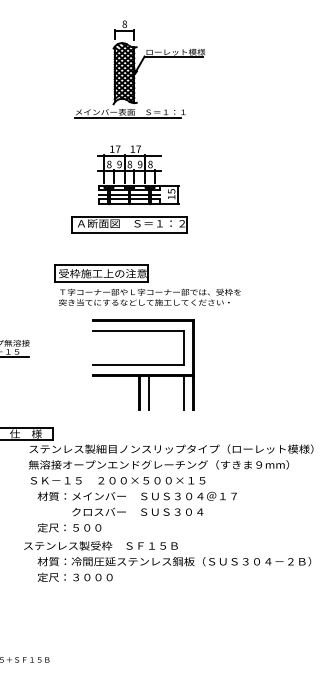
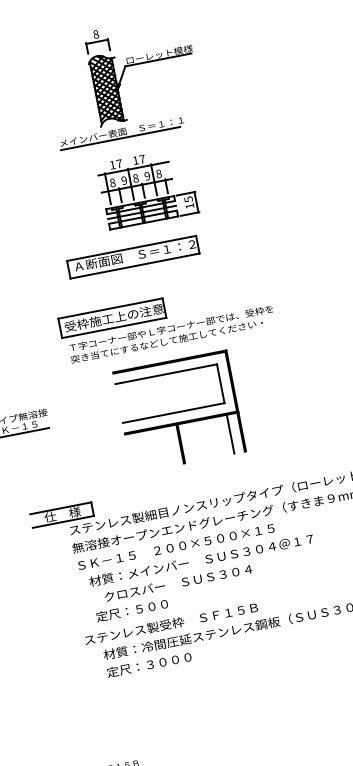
part: (139, 69) -> (122, 81), moved
part: (138, 175) -> (147, 188), moved
line: (148, 392) -> (191, 441), removed
text: (137, 511) -> (177, 582), moved

